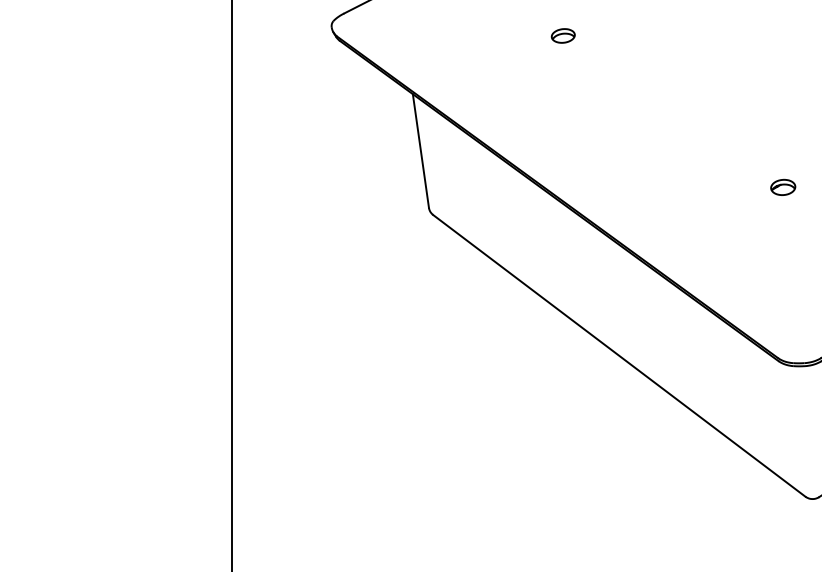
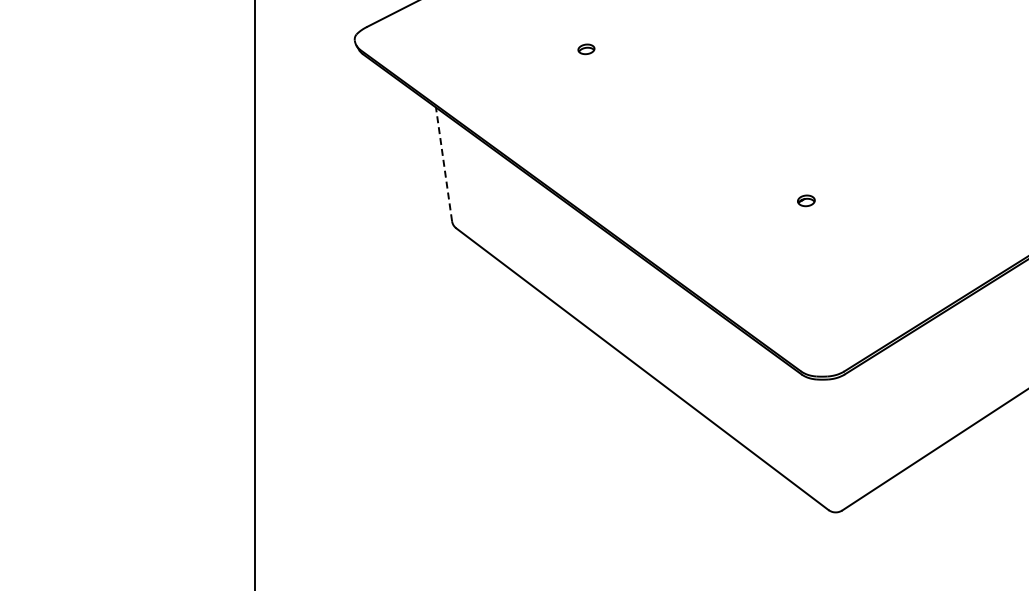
part: (563, 36) -> (586, 49), size x0.7
line: (420, 150) -> (443, 163), solid -> dashed
part: (783, 187) -> (806, 200), size x0.7

